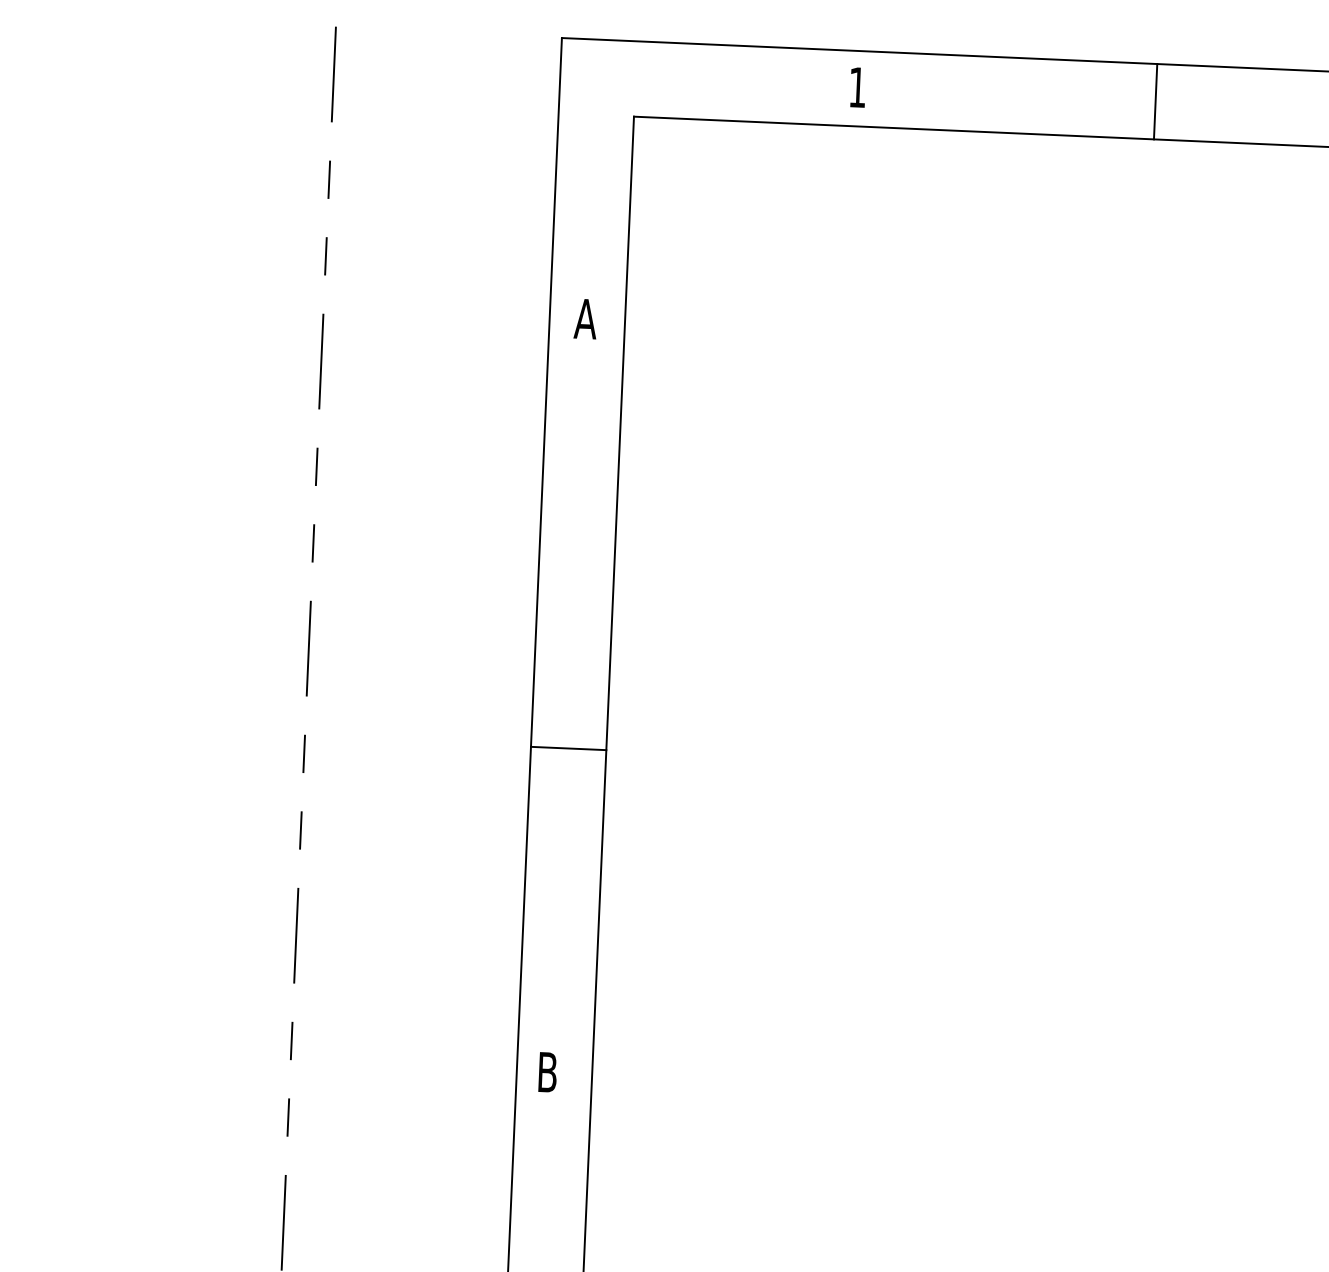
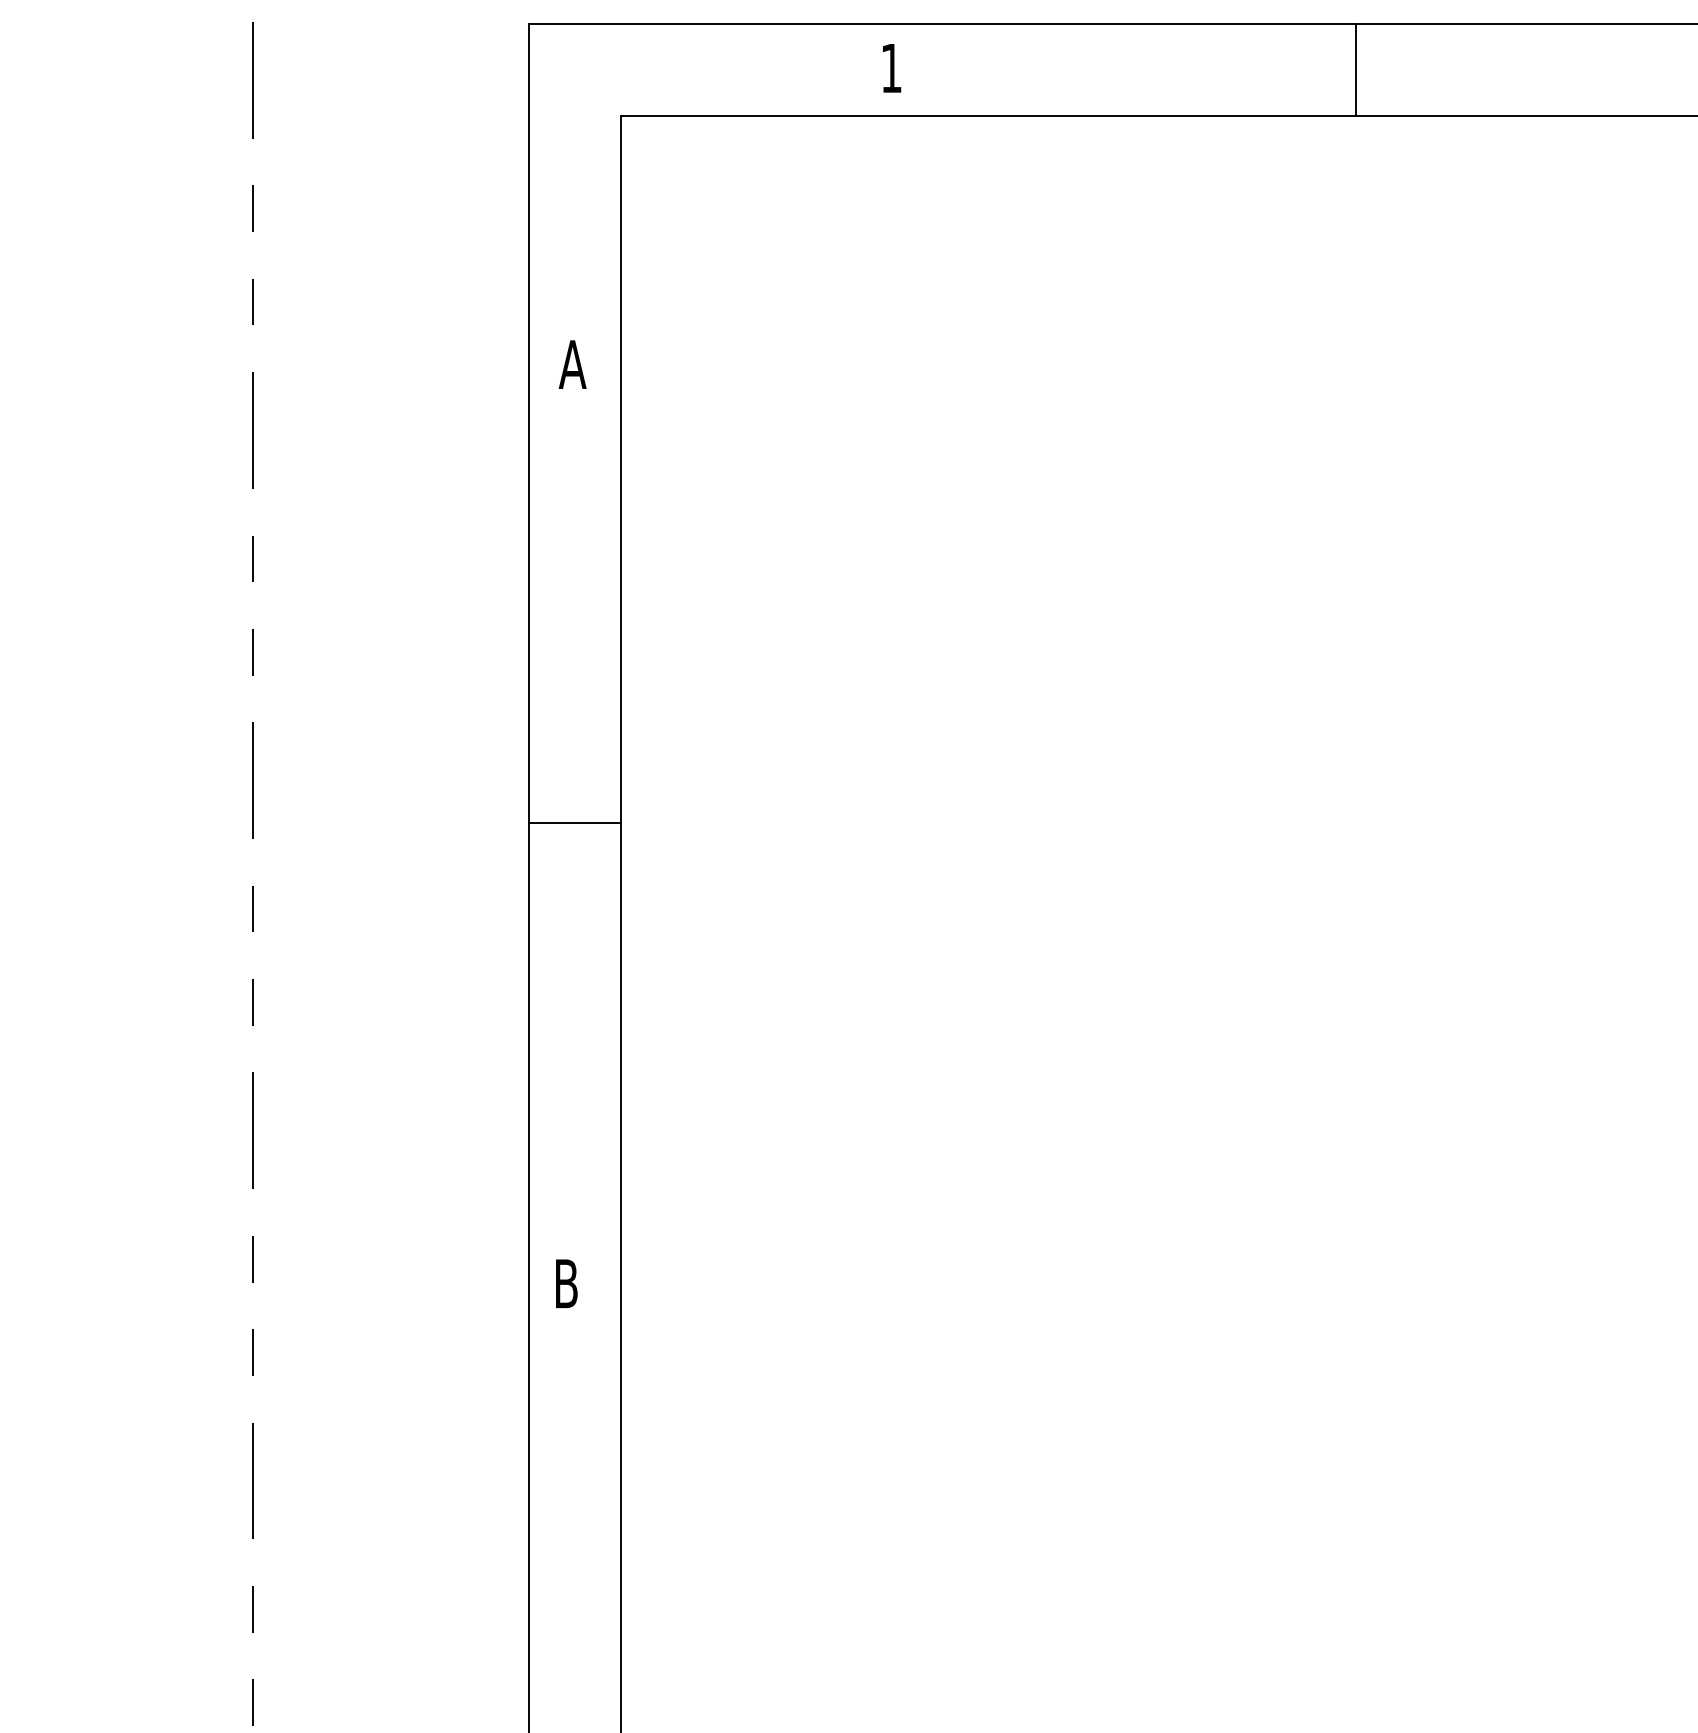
line: (1156, 101) -> (1356, 69), moved
line: (568, 748) -> (574, 823), moved

